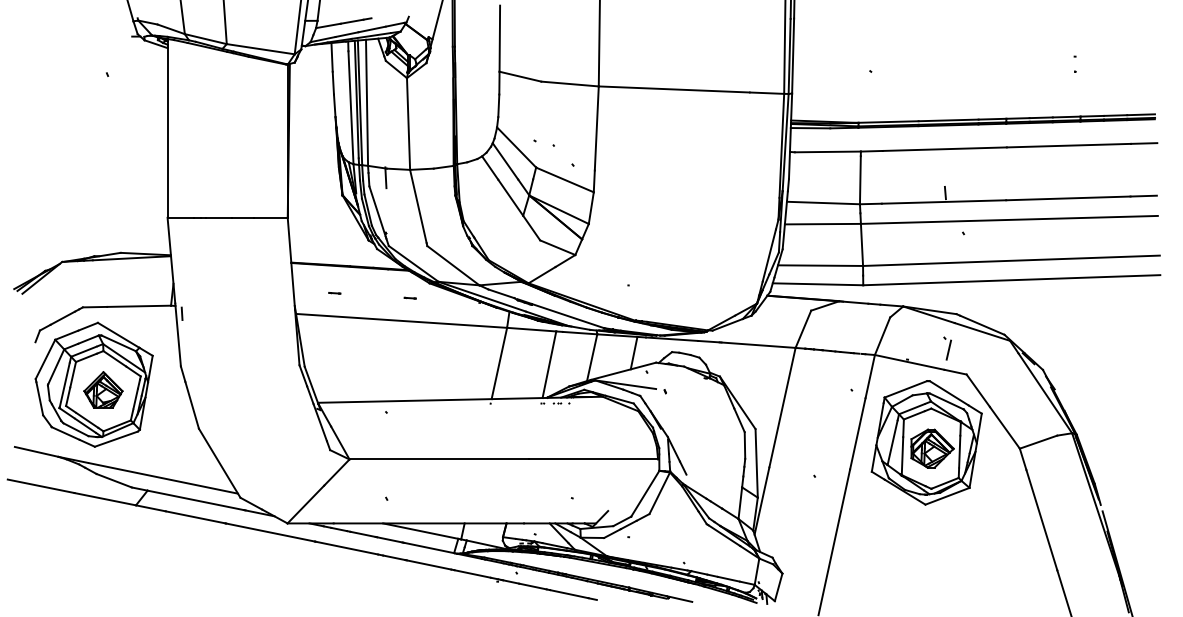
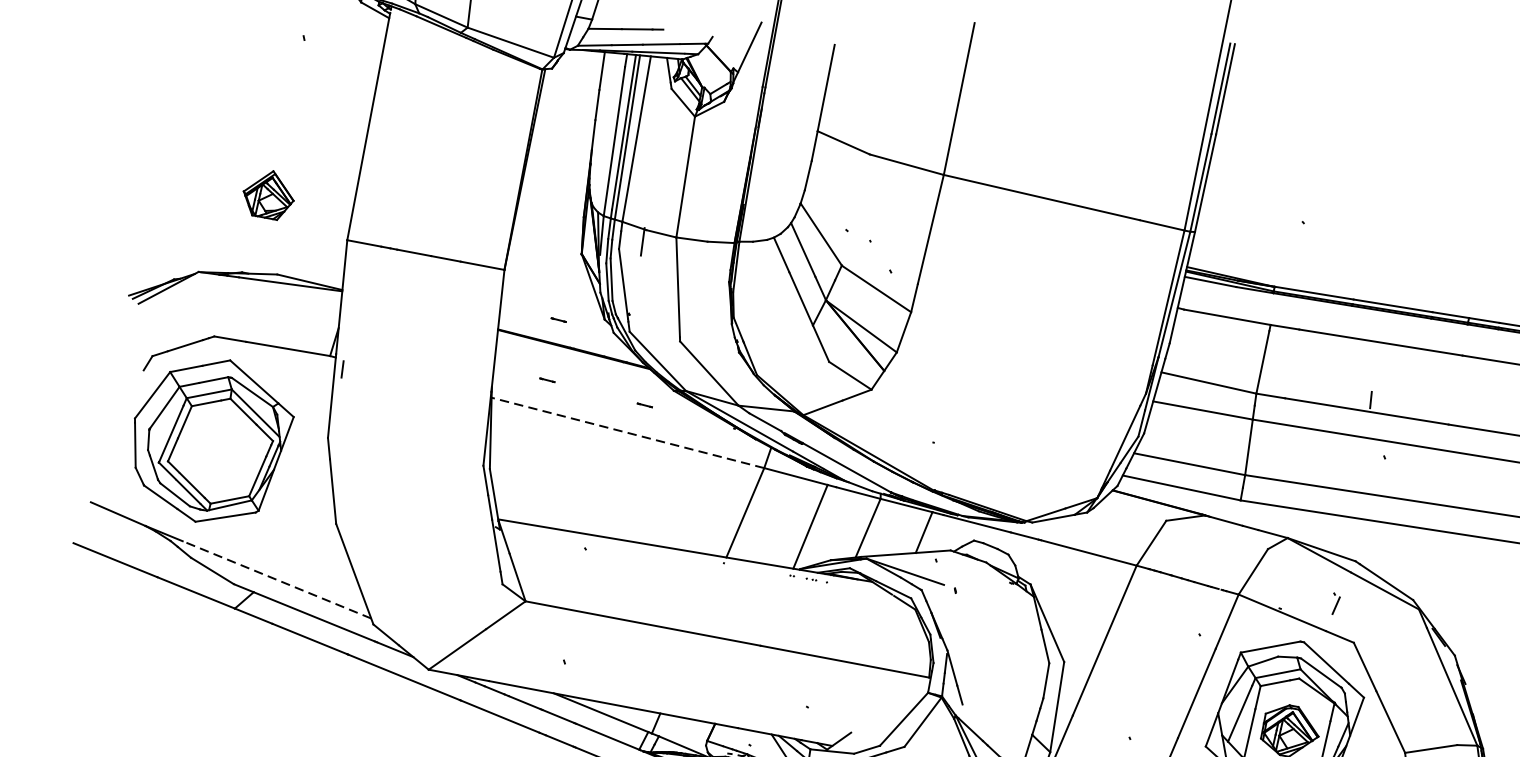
line: (334, 247) -> (558, 320), added
line: (401, 320) -> (627, 432), solid -> dashed
part: (947, 348) -> (1335, 603), size x0.7
part: (103, 389) -> (269, 193), moved
line: (163, 478) -> (277, 580), solid -> dashed

